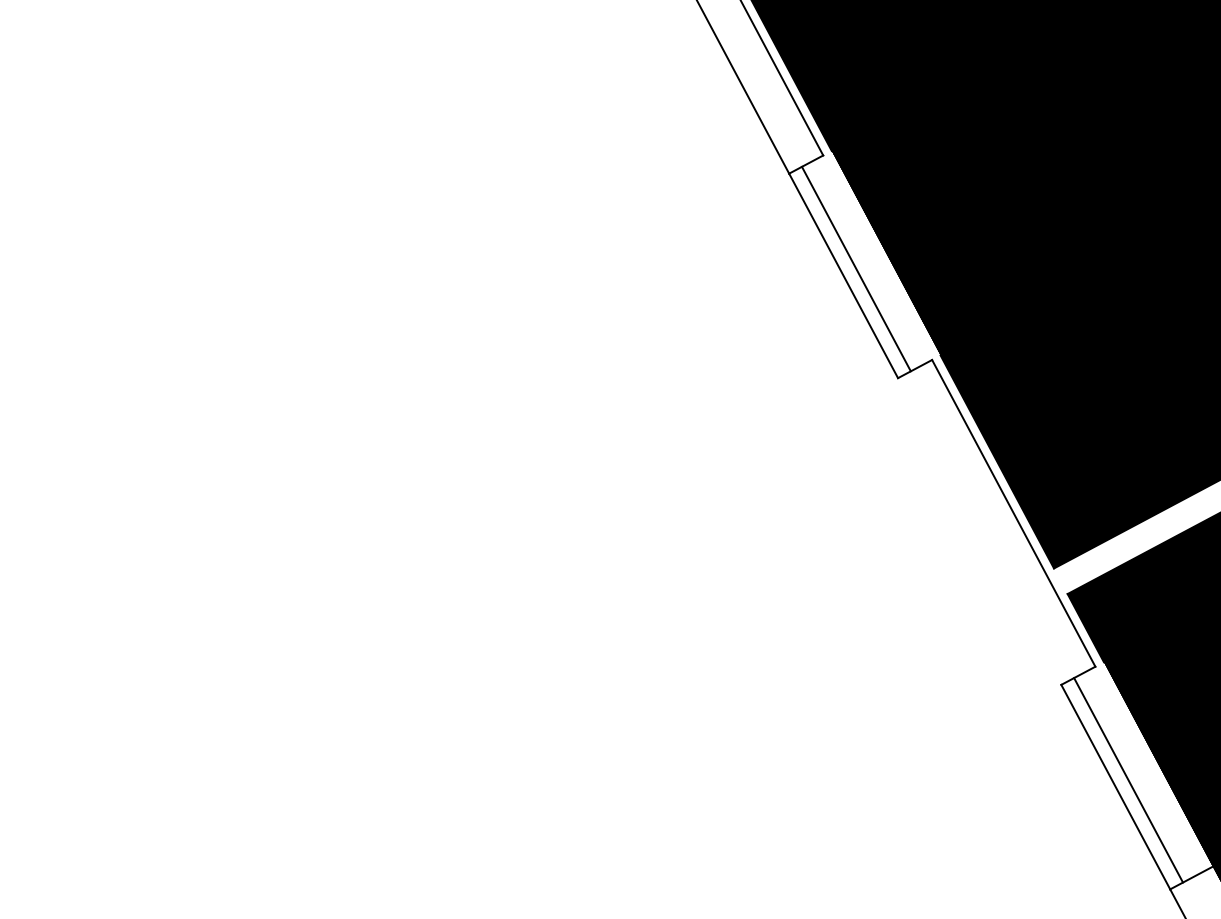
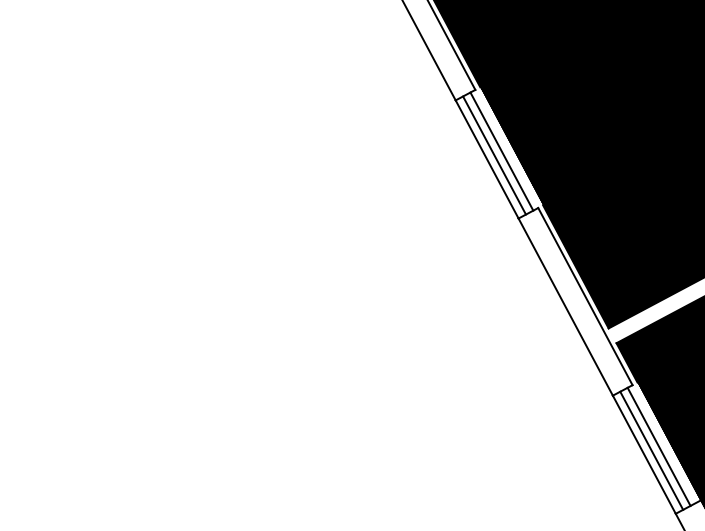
line: (868, 262) -> (501, 151), added
line: (979, 530) -> (565, 306), added
line: (1140, 772) -> (658, 446), added

